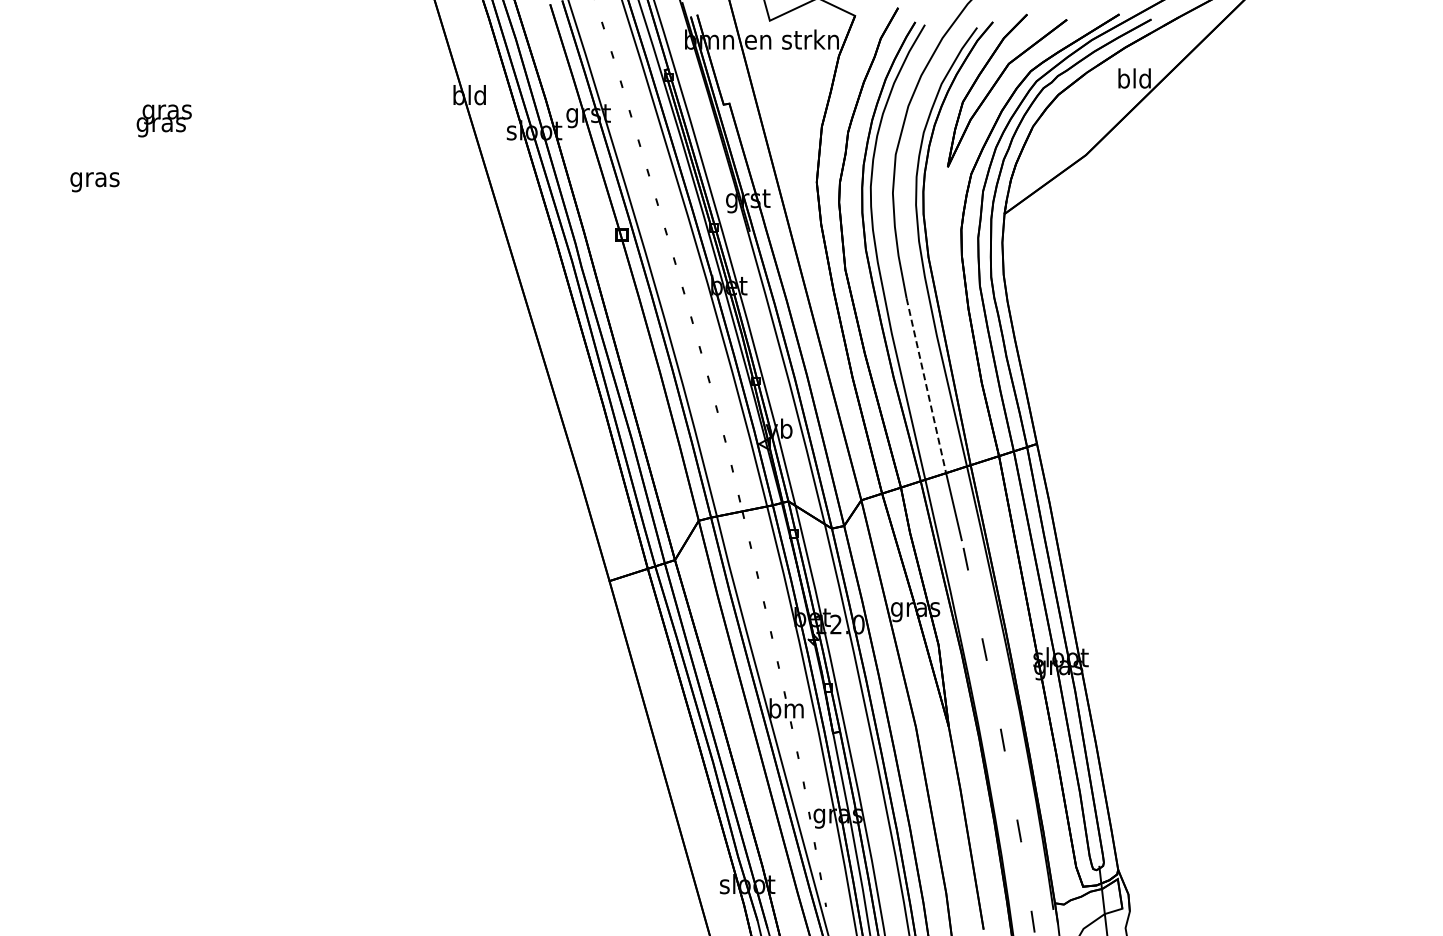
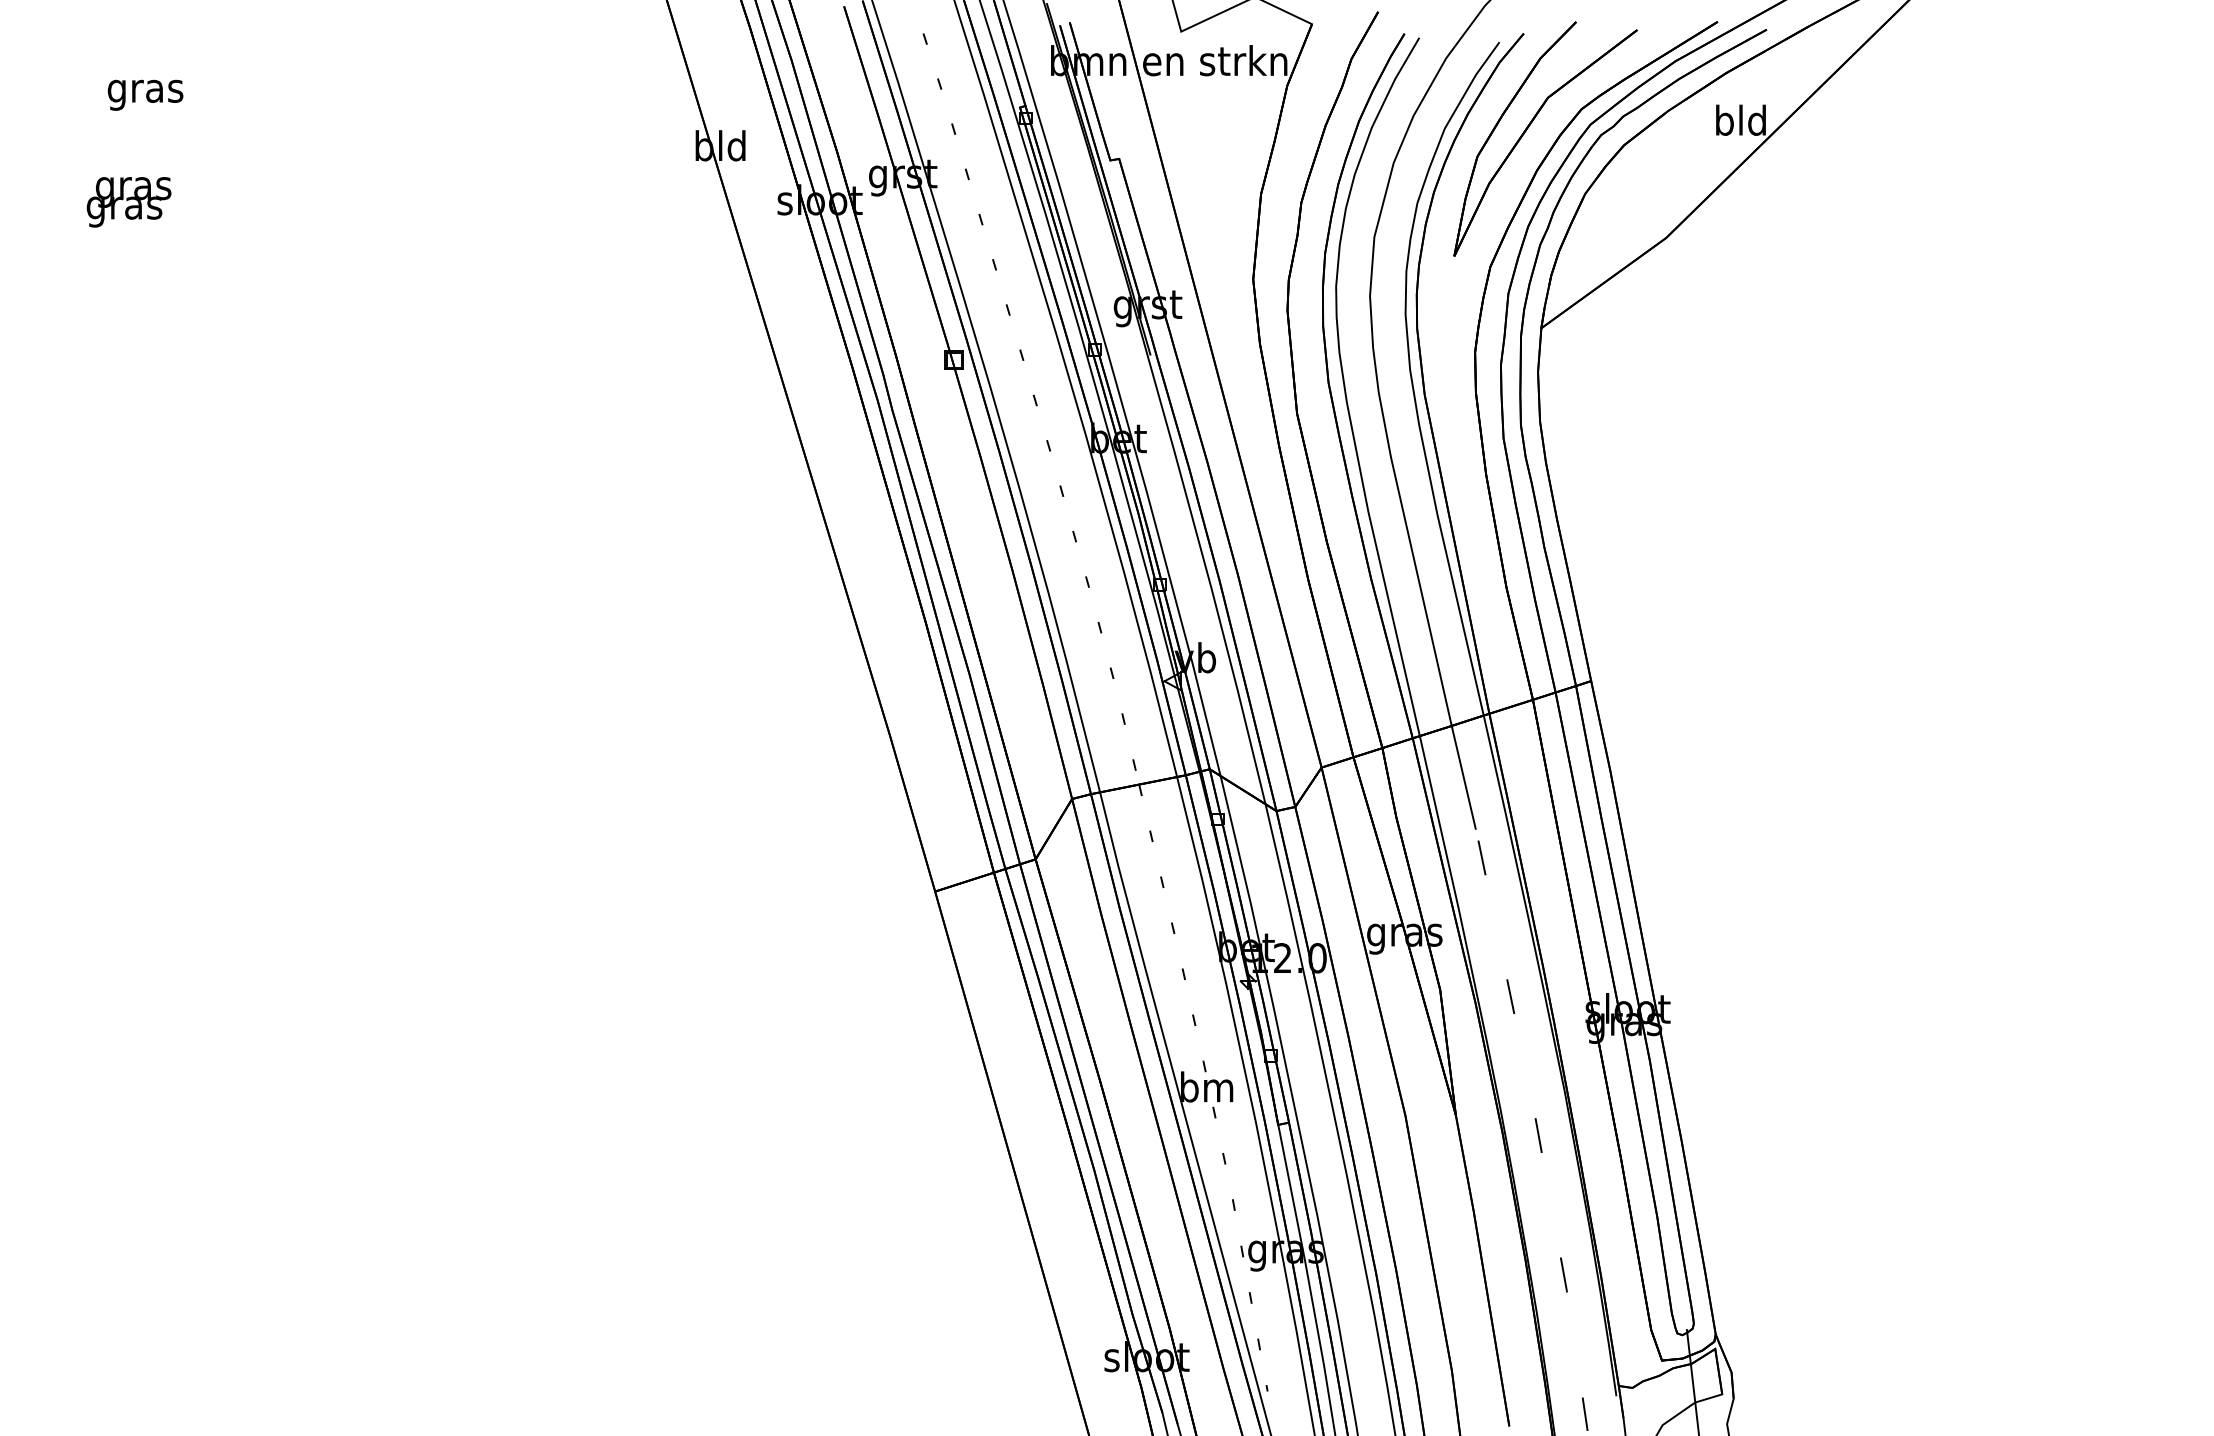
text: (163, 120) -> (127, 201), moved
text: (94, 182) -> (144, 95), moved
line: (926, 385) -> (1421, 591), dashed -> solid

